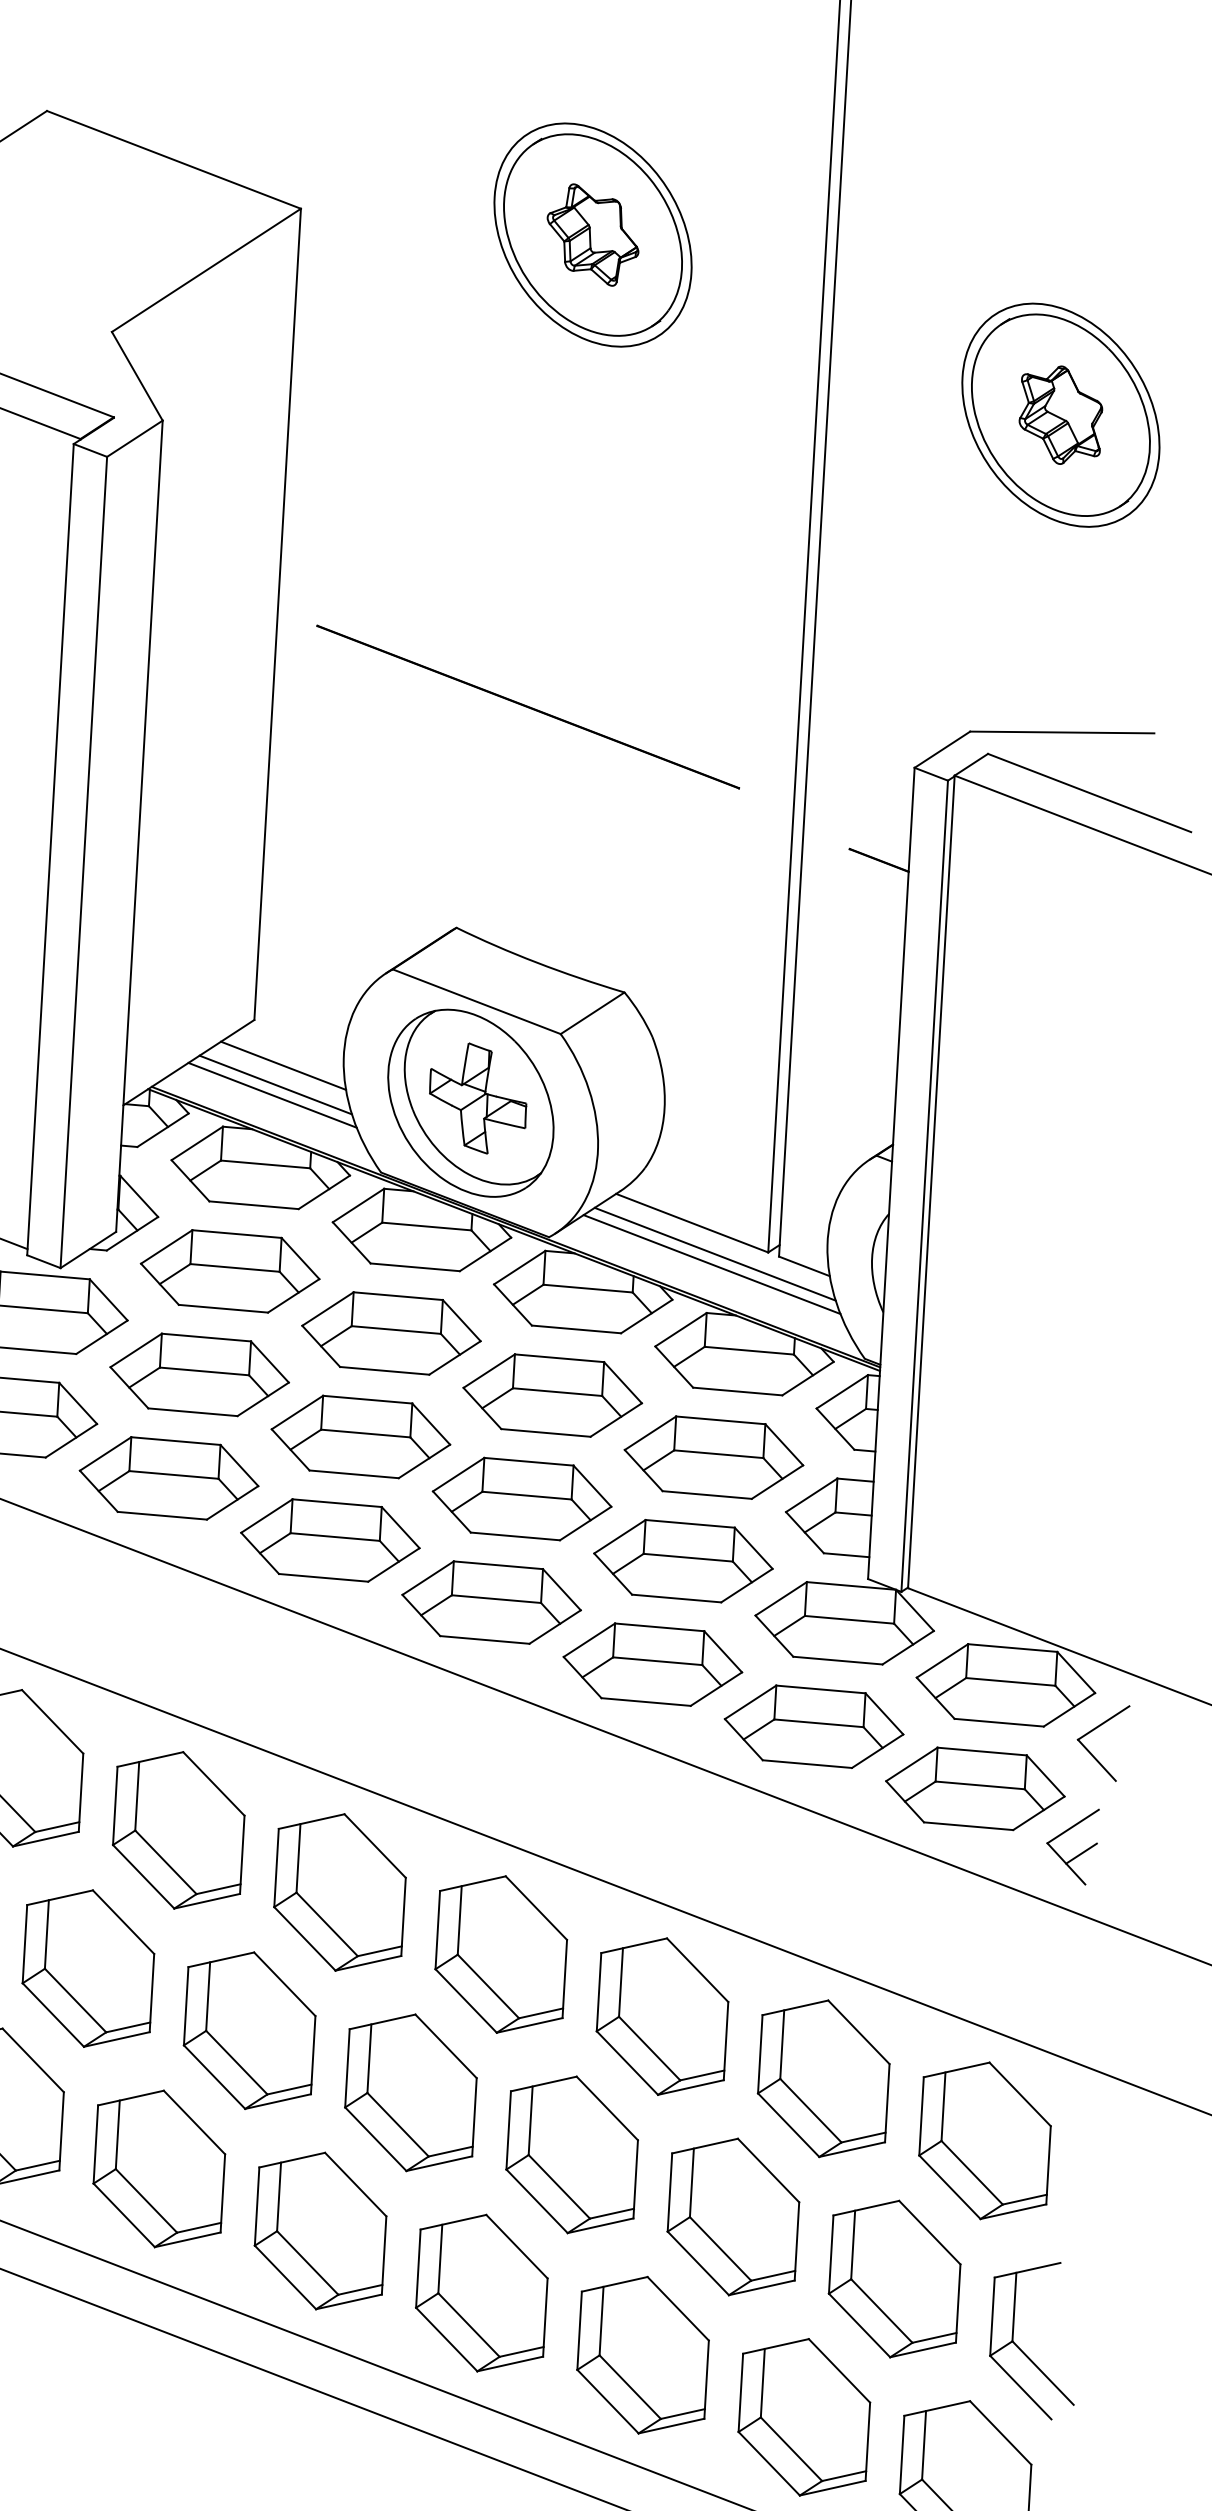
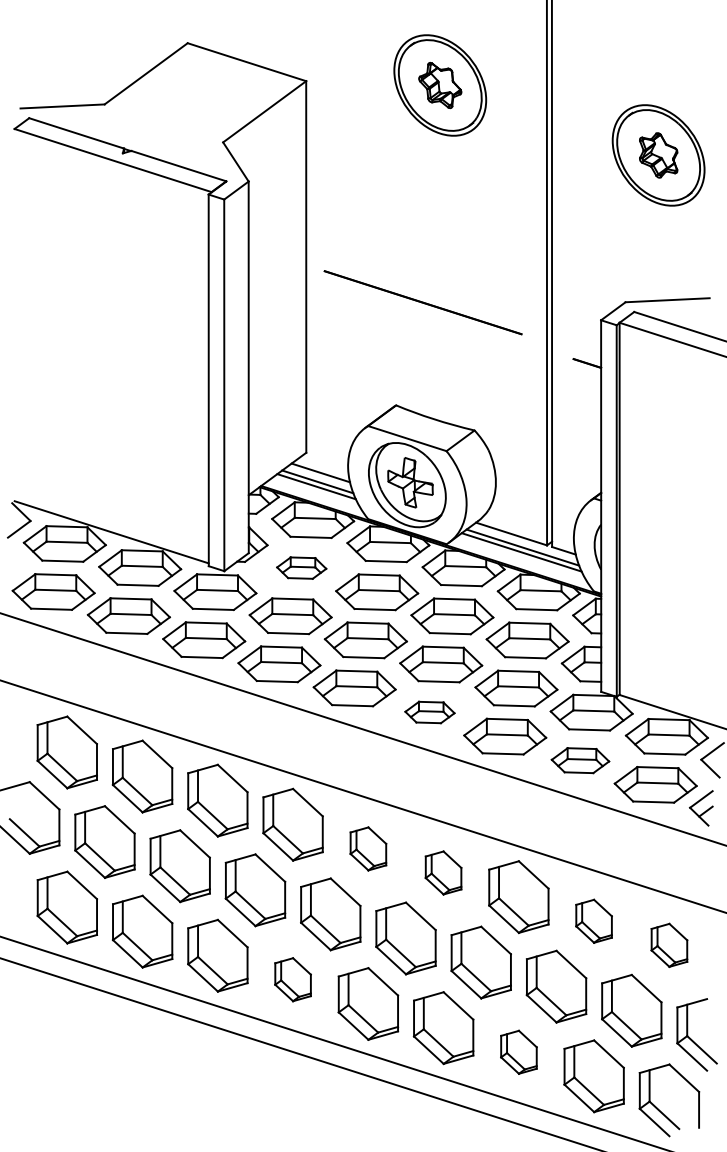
part: (229, 1269) -> (301, 567), size x0.6
part: (490, 1602) -> (429, 712), size x0.6
part: (814, 1726) -> (580, 760), size x0.7
part: (340, 1891) -> (368, 848), size x0.6
part: (501, 1953) -> (443, 872), size x0.6
part: (822, 2079) -> (593, 921), size x0.6
part: (985, 2141) -> (669, 945), size x0.6
part: (157, 2168) -> (292, 979), size x0.6
part: (642, 2355) -> (518, 1052), size x0.6

